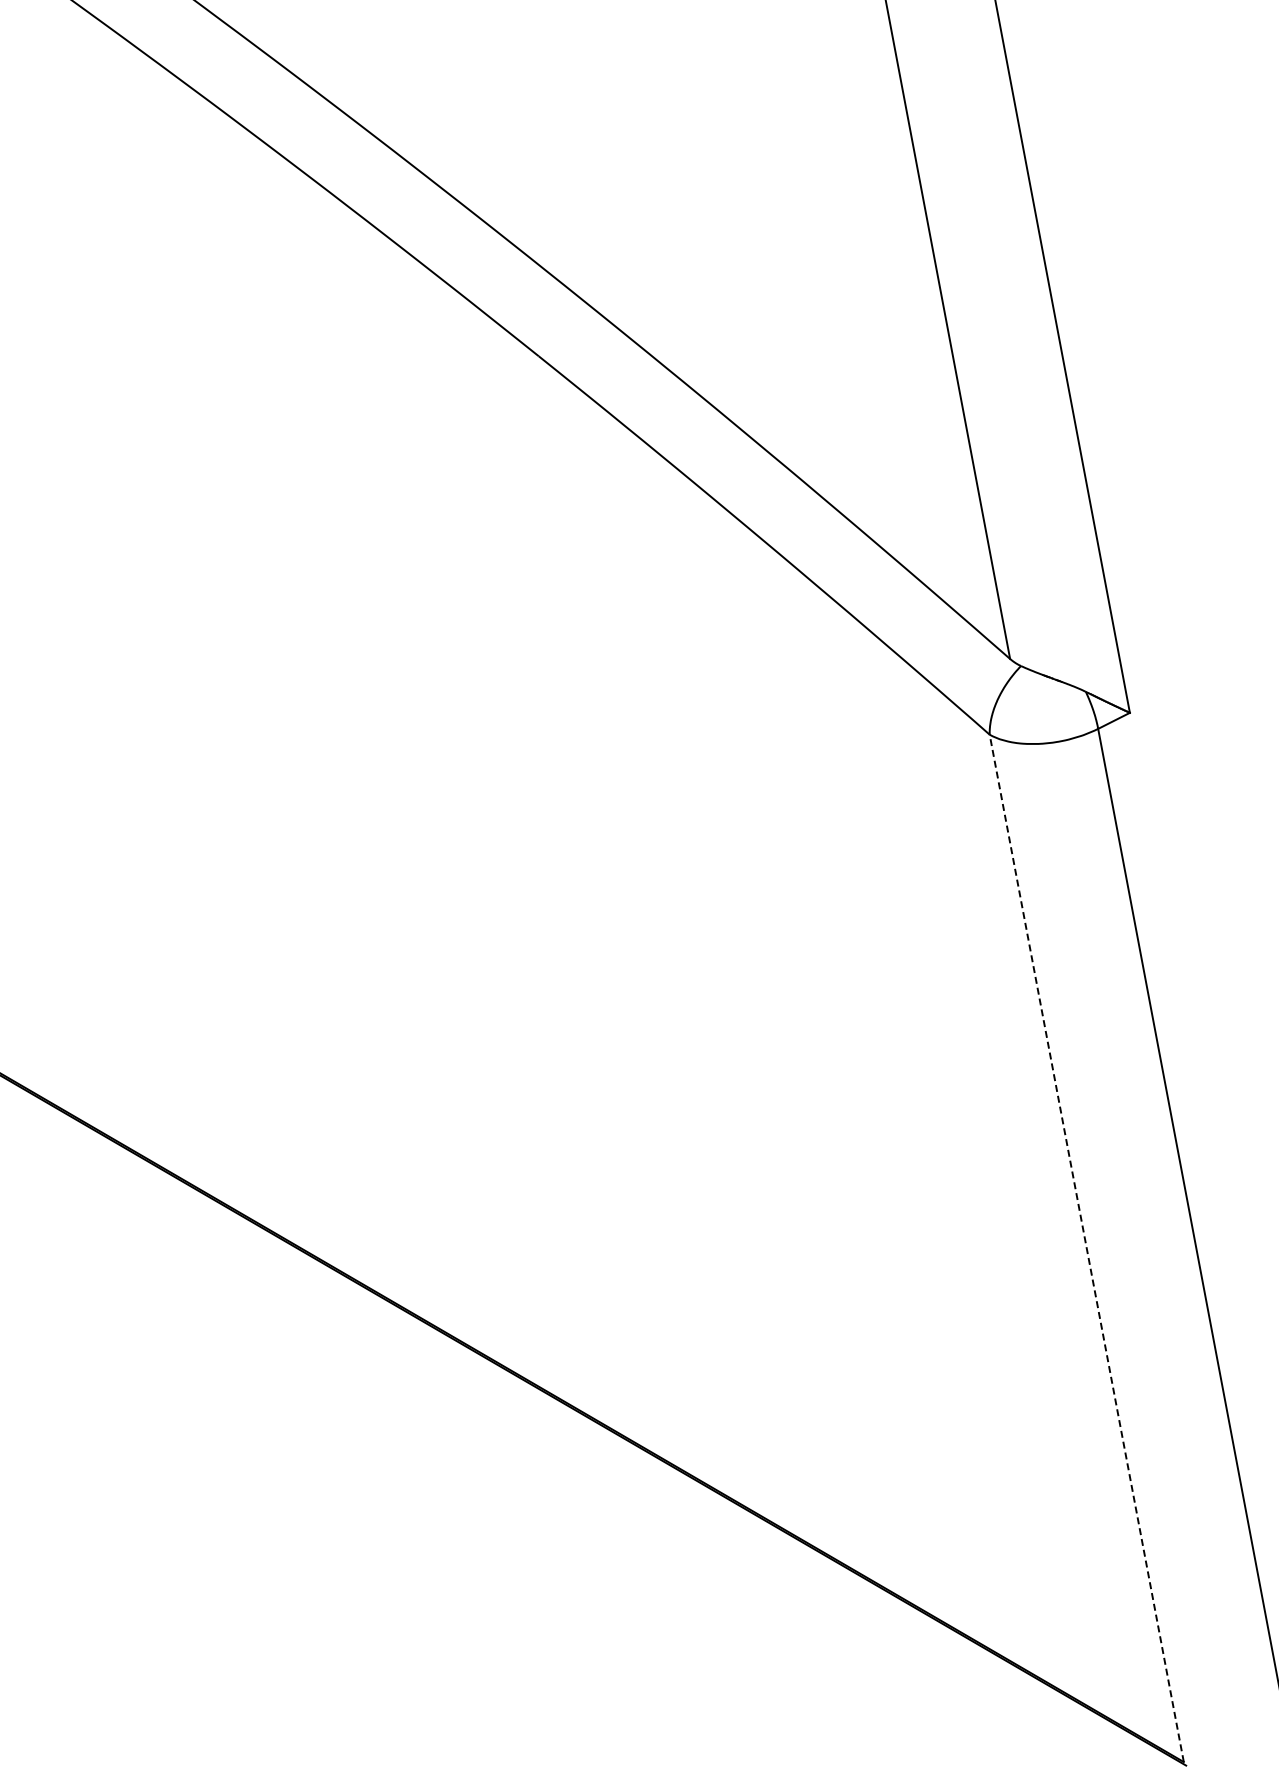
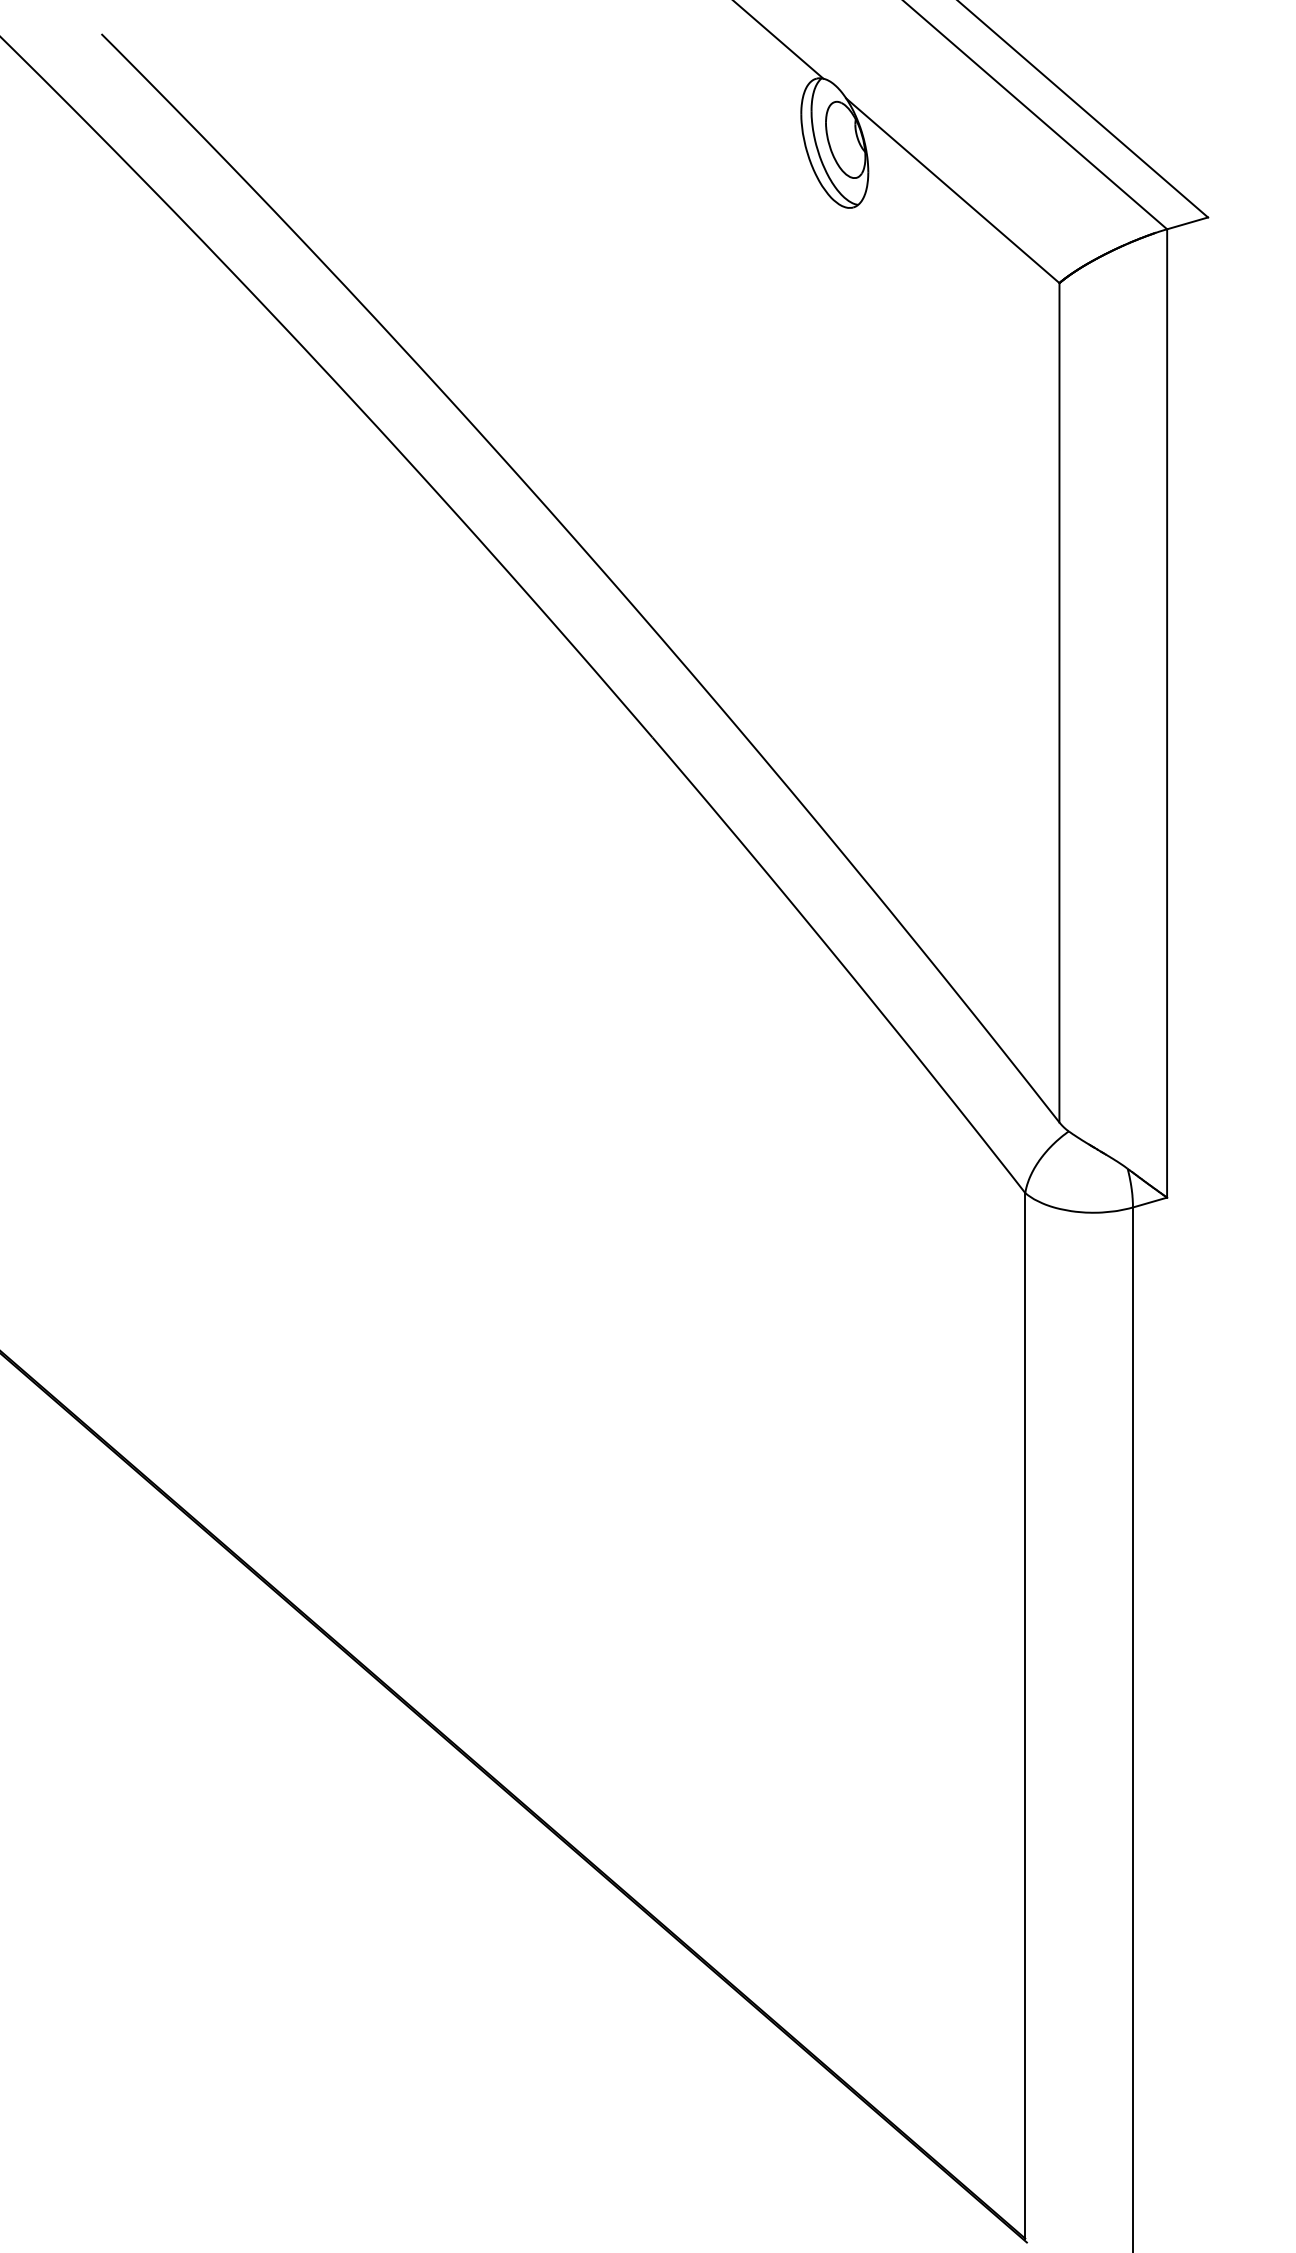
line: (1086, 1248) -> (1025, 1715), dashed -> solid

